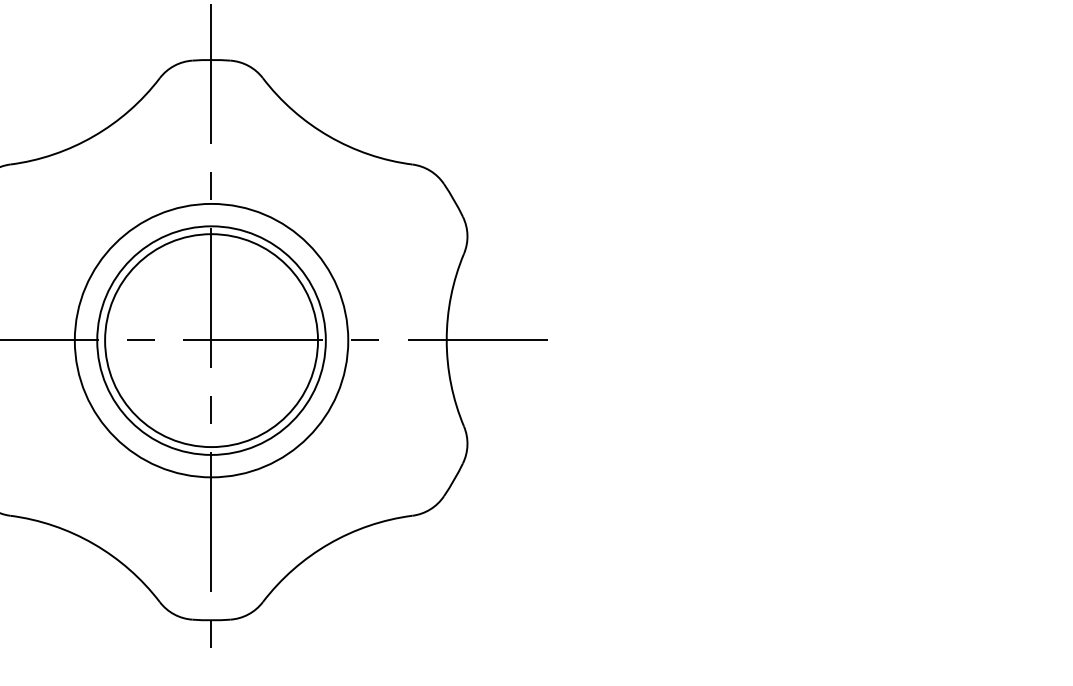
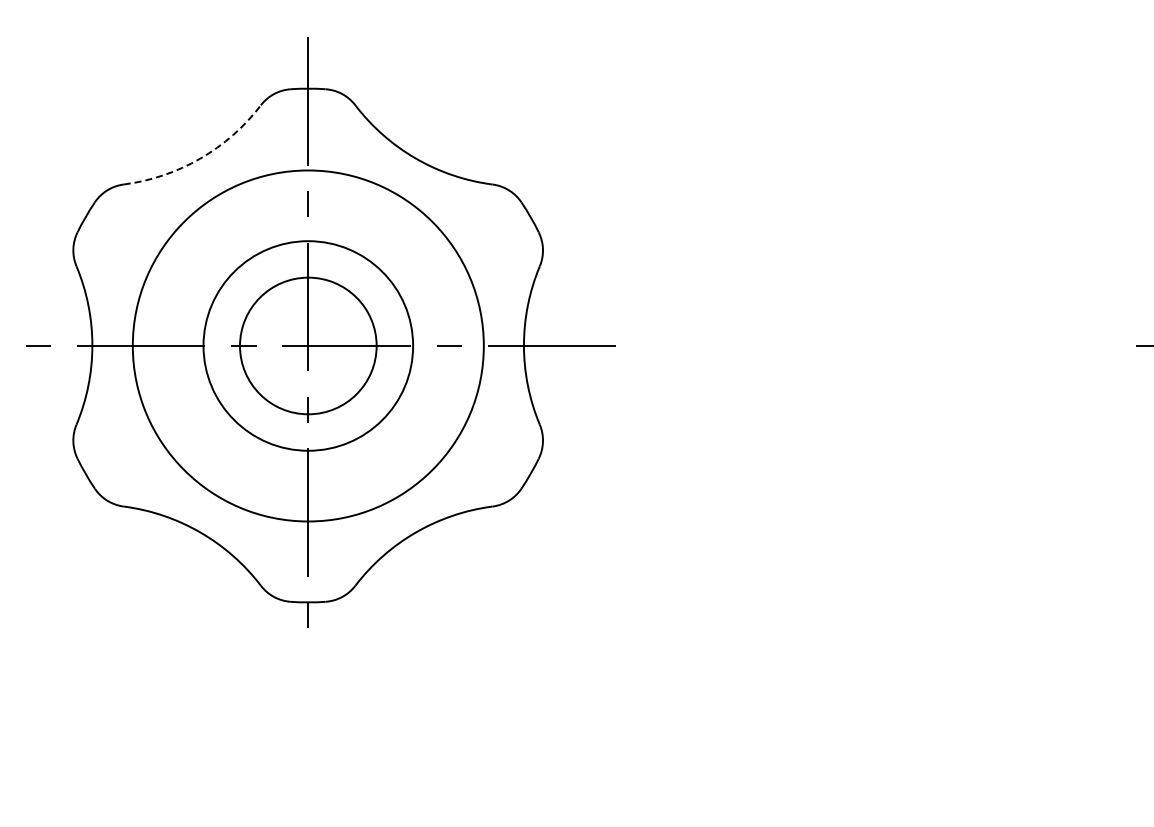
arc: (93, 136) -> (200, 158), solid -> dashed
circle: (210, 340) -> (307, 345), size x0.7
circle: (210, 340) -> (307, 345), size x1.4

